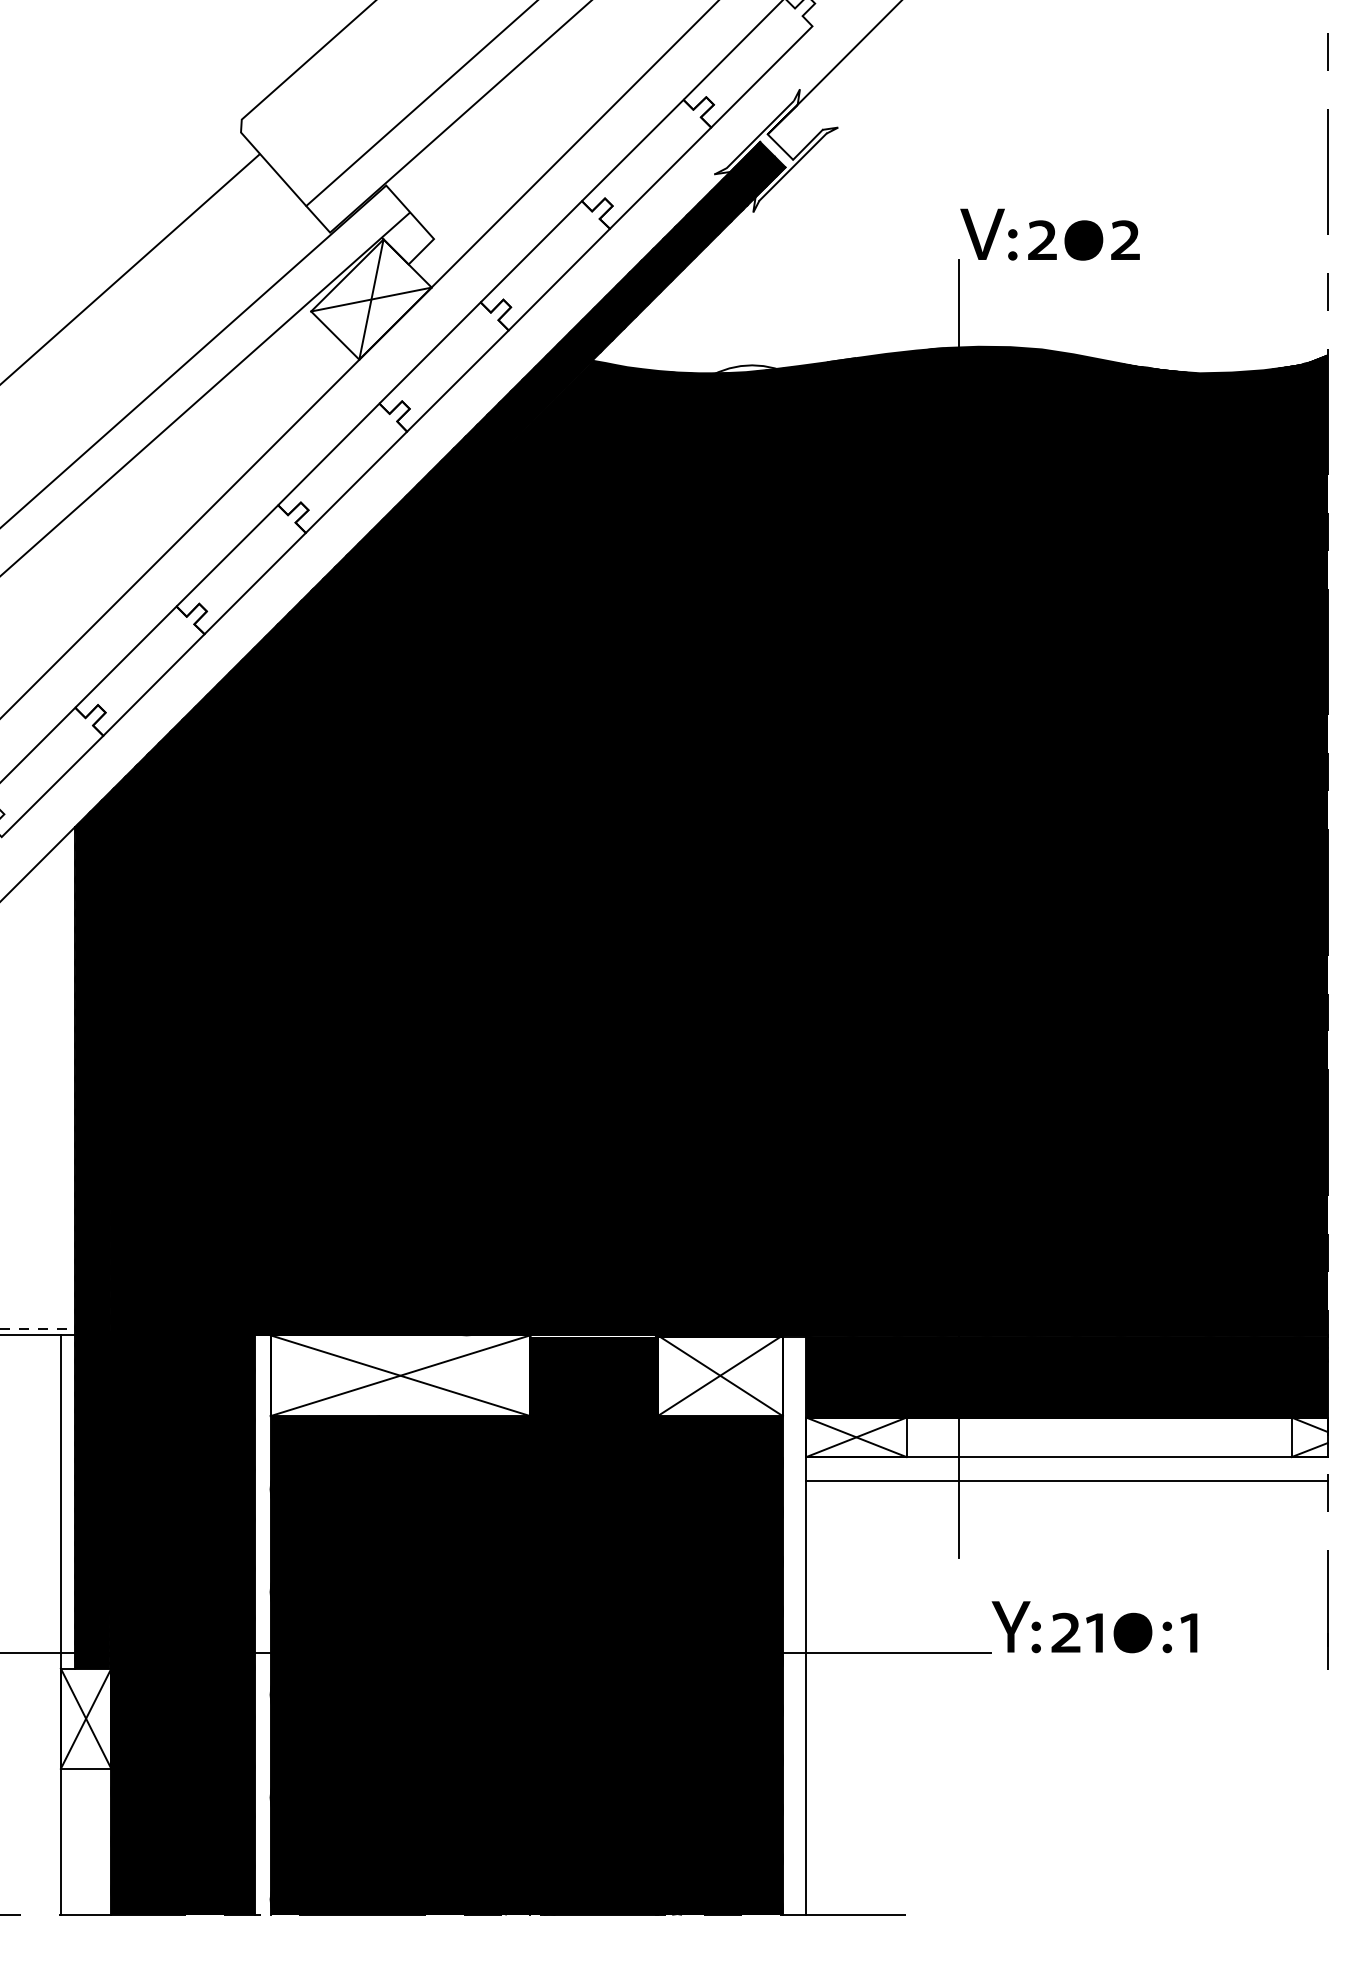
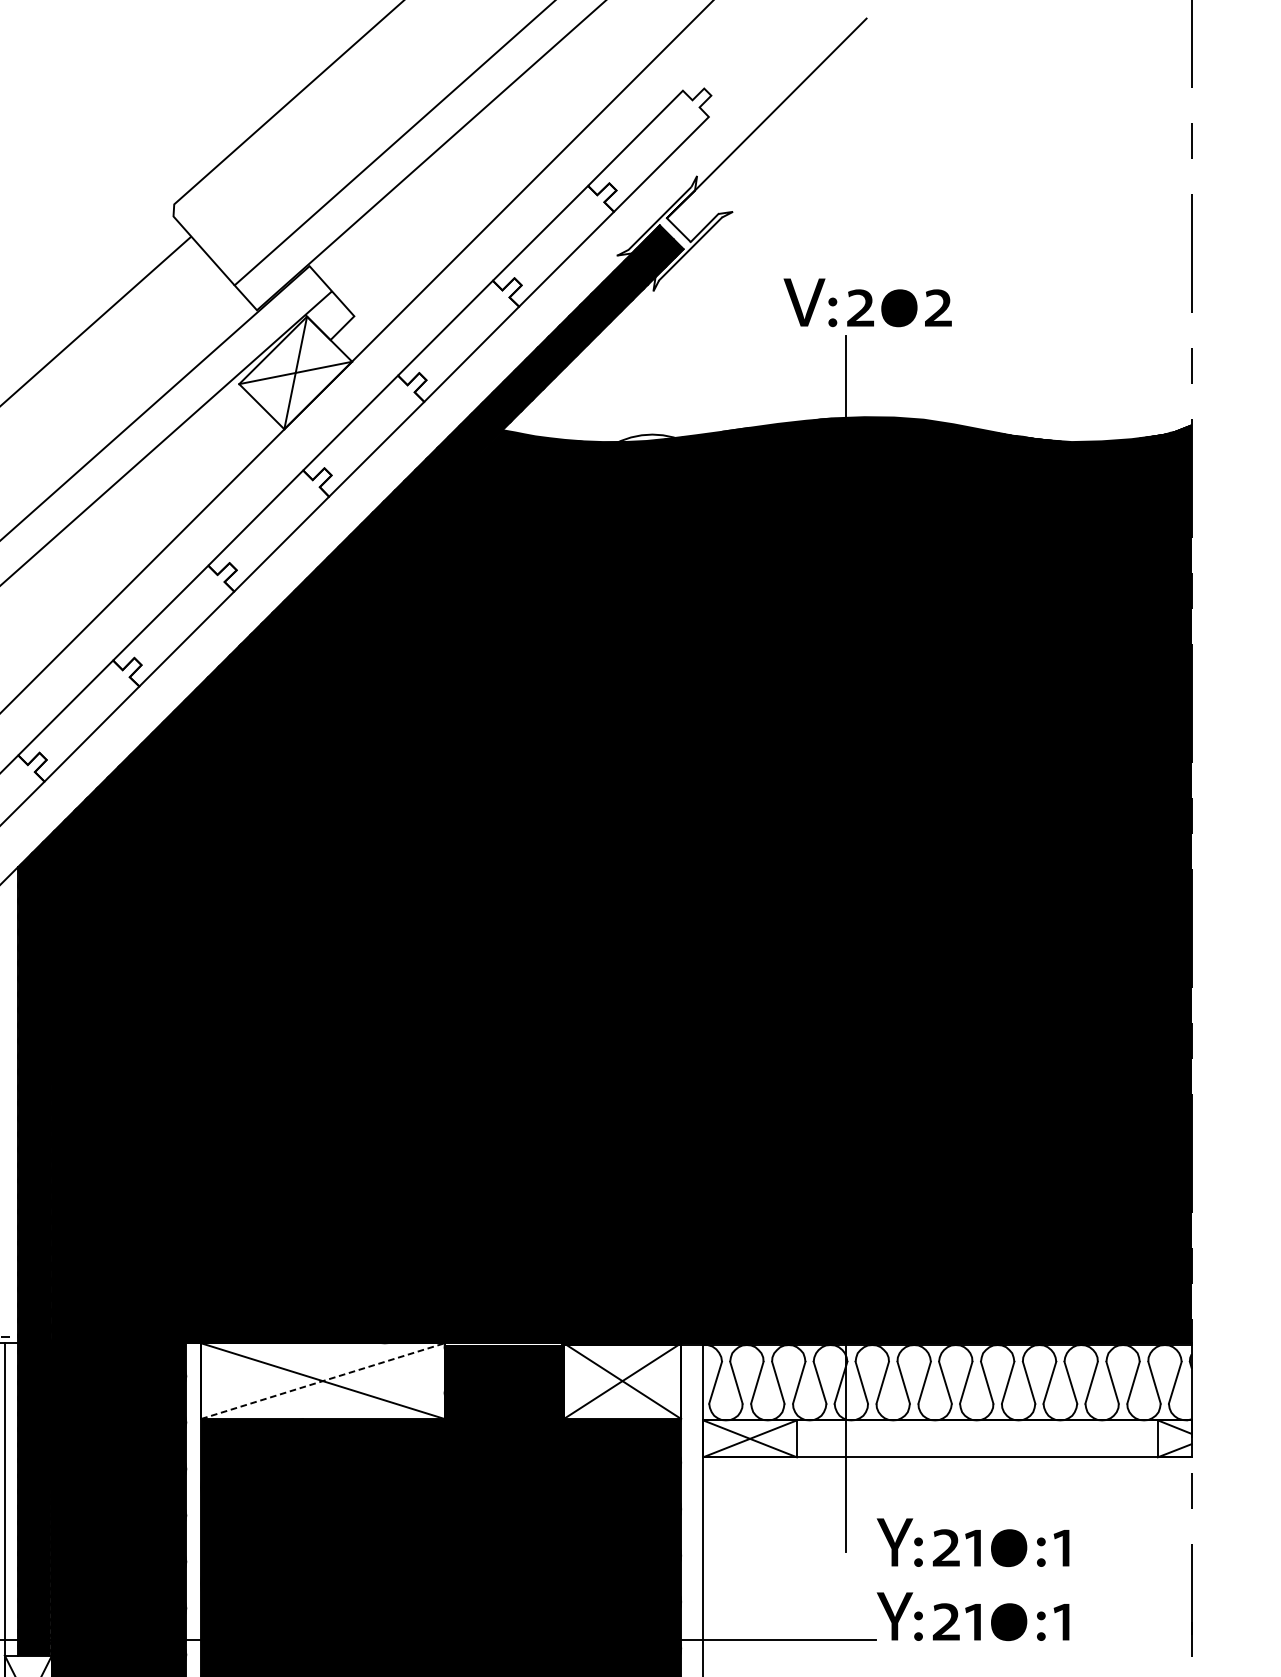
part: (1049, 234) -> (867, 302), moved
line: (400, 1375) -> (322, 1380), solid -> dashed
fill: (1066, 1377) -> (946, 1382), removed
line: (1066, 1480) -> (946, 1479), removed
part: (1094, 1548) -> (973, 1542), added

